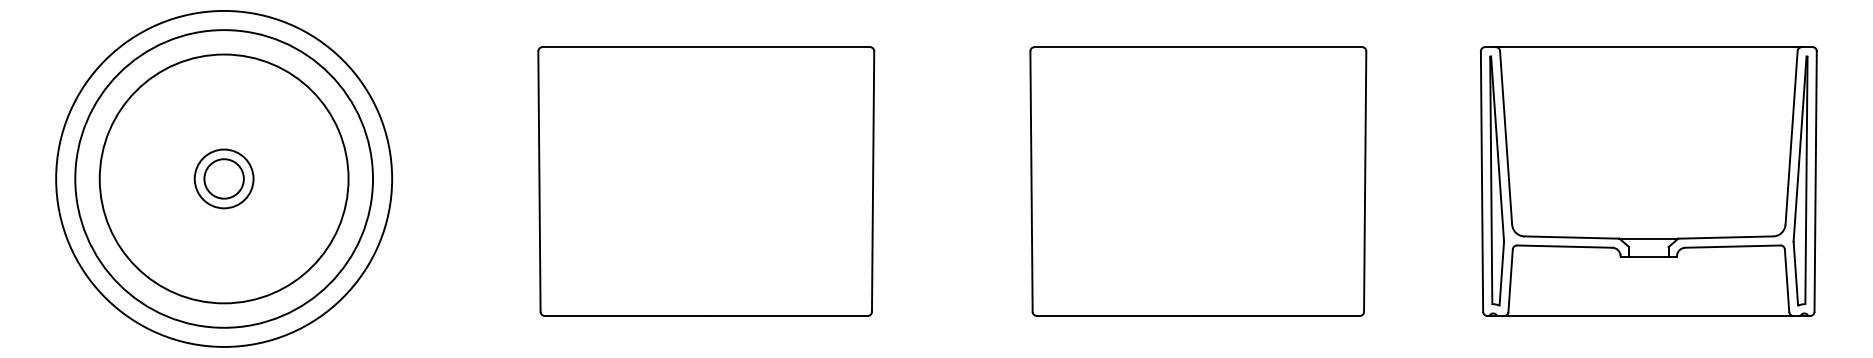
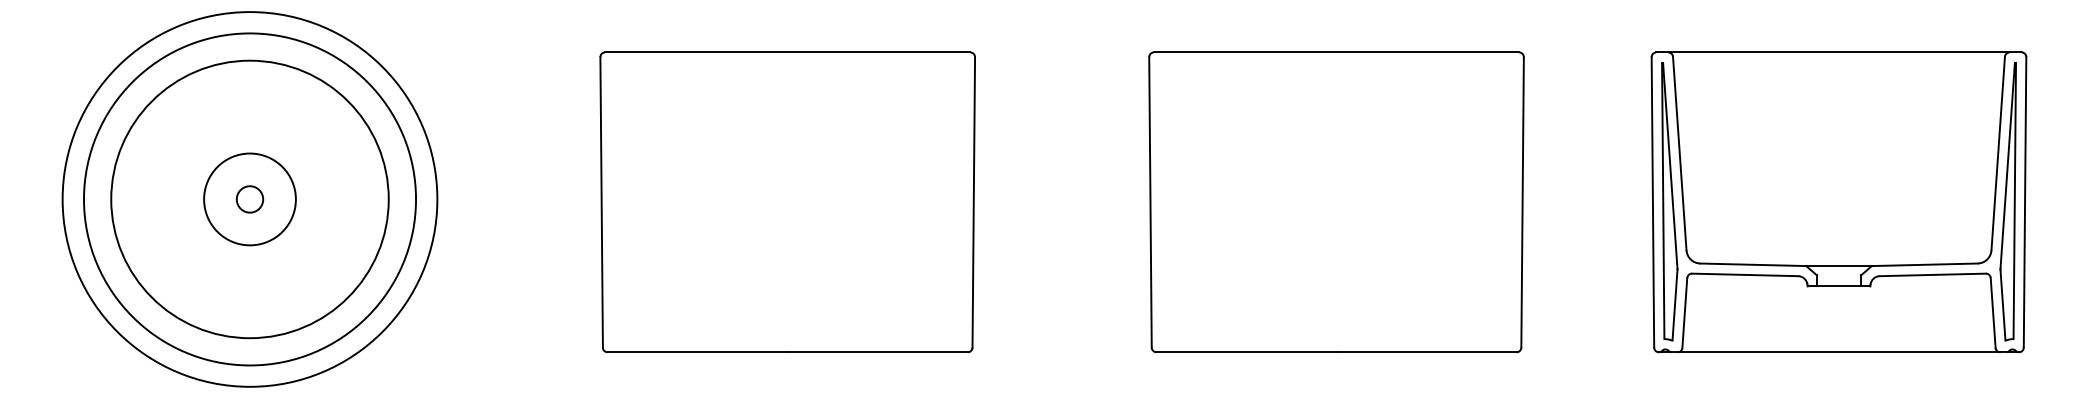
circle: (223, 179) -> (249, 199), size x0.6
circle: (223, 179) -> (249, 199), size x1.4

